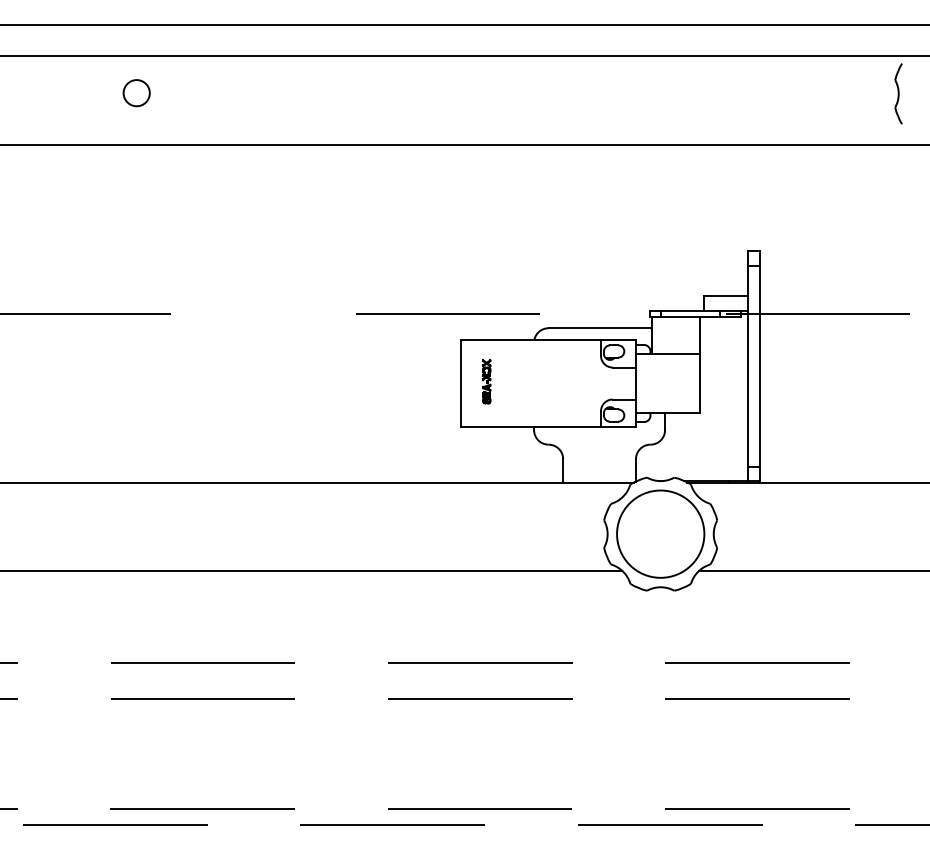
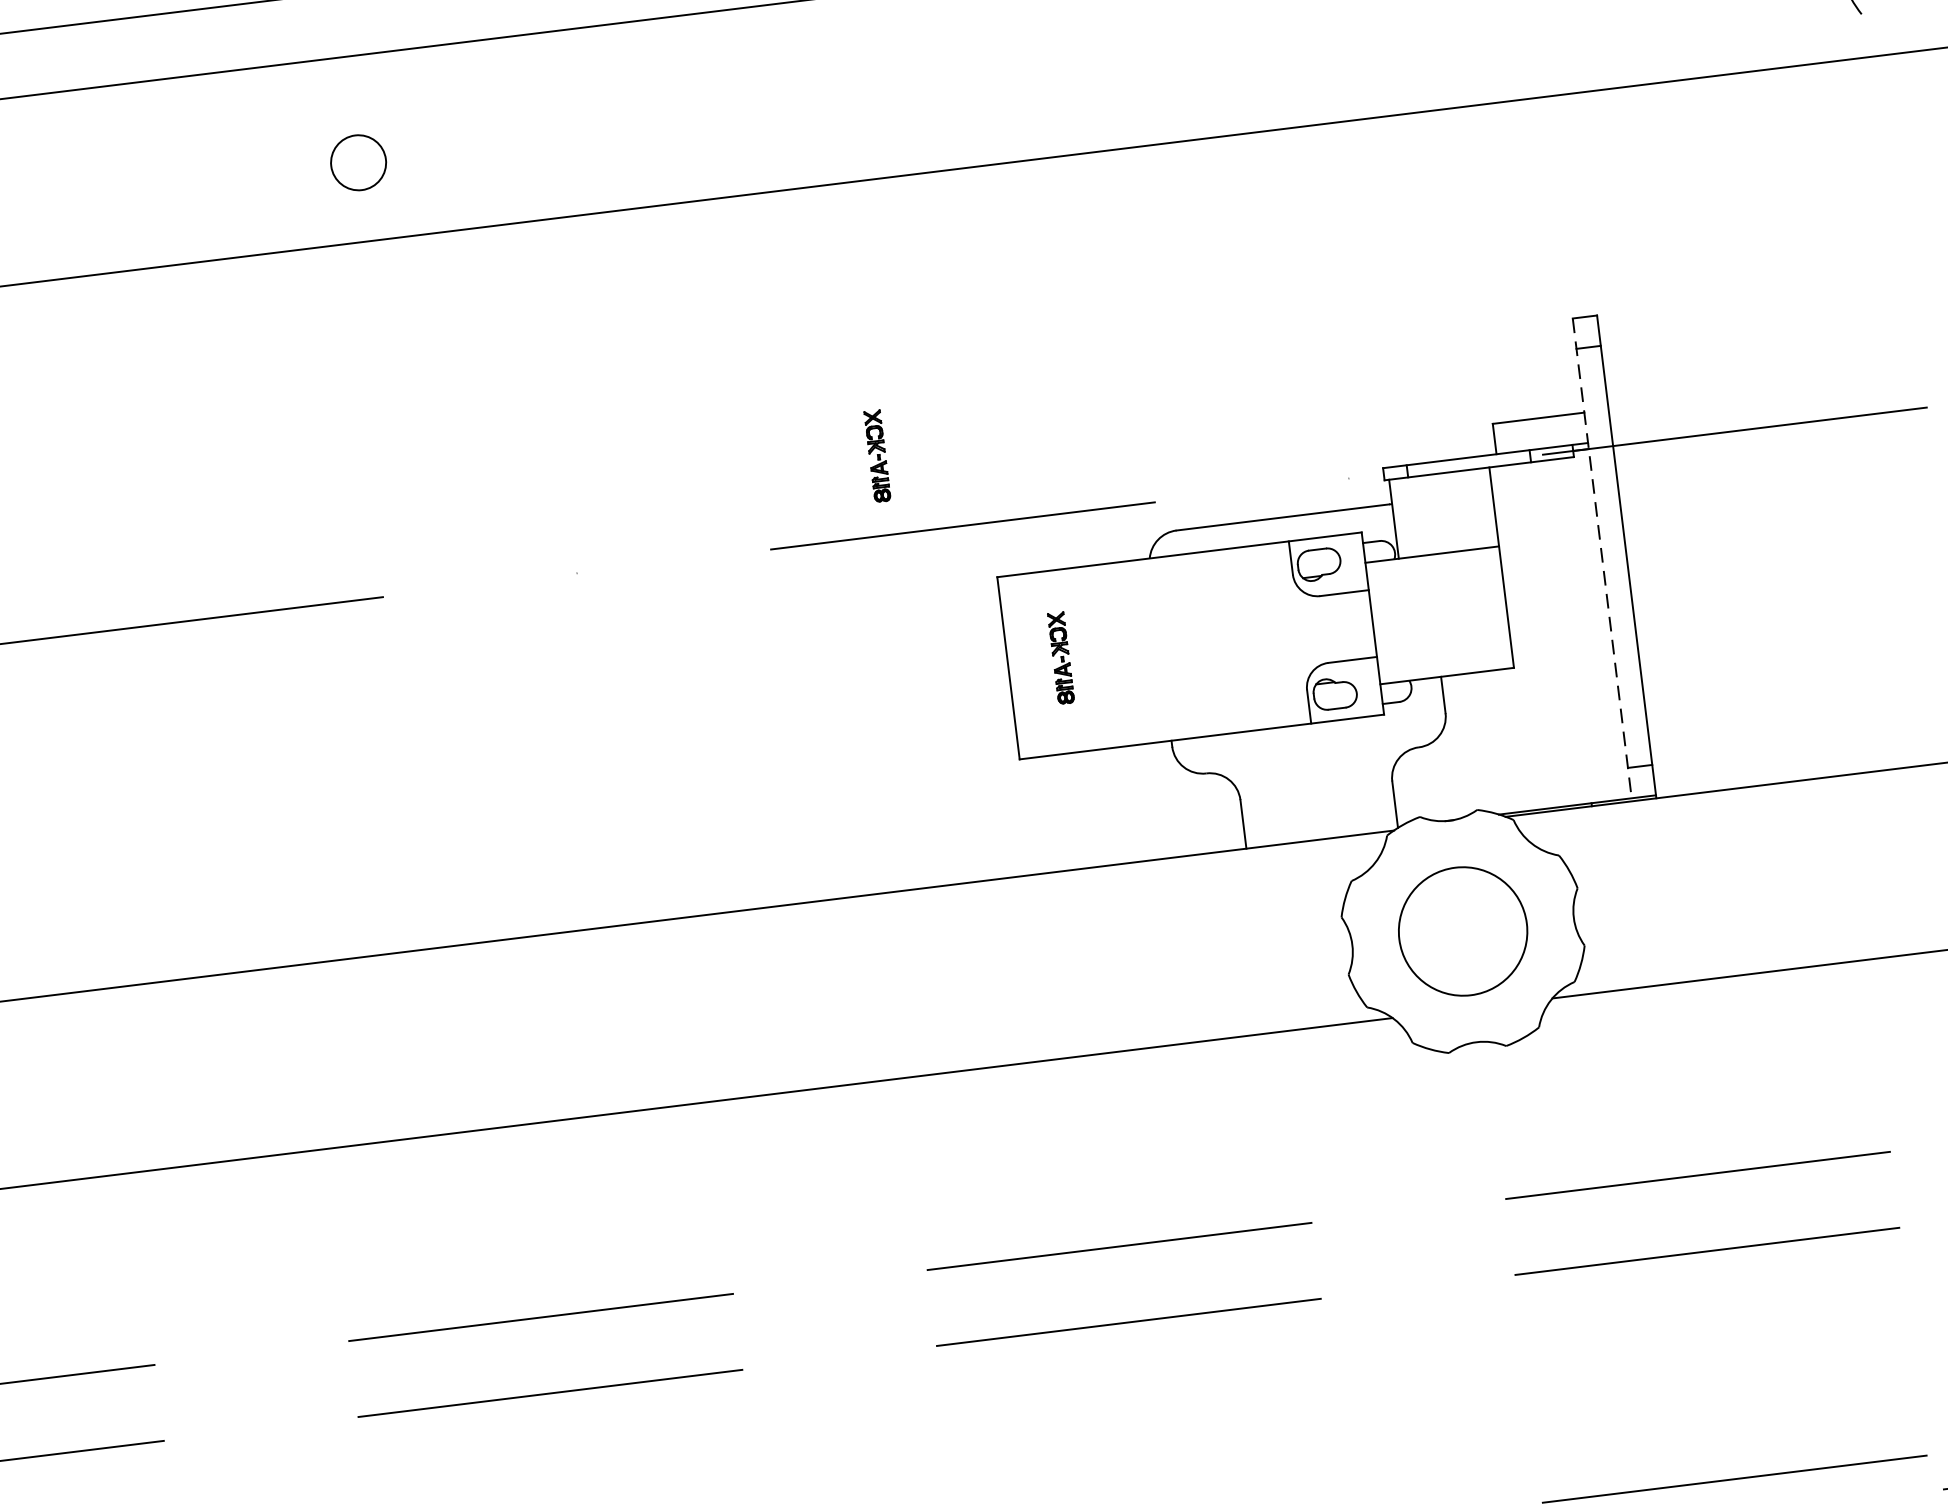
circle: (136, 93) -> (358, 163), moved
part: (411, 275) -> (876, 455), added
line: (748, 366) -> (1603, 559), solid -> dashed
circle: (660, 533) -> (1462, 930), size x0.7

